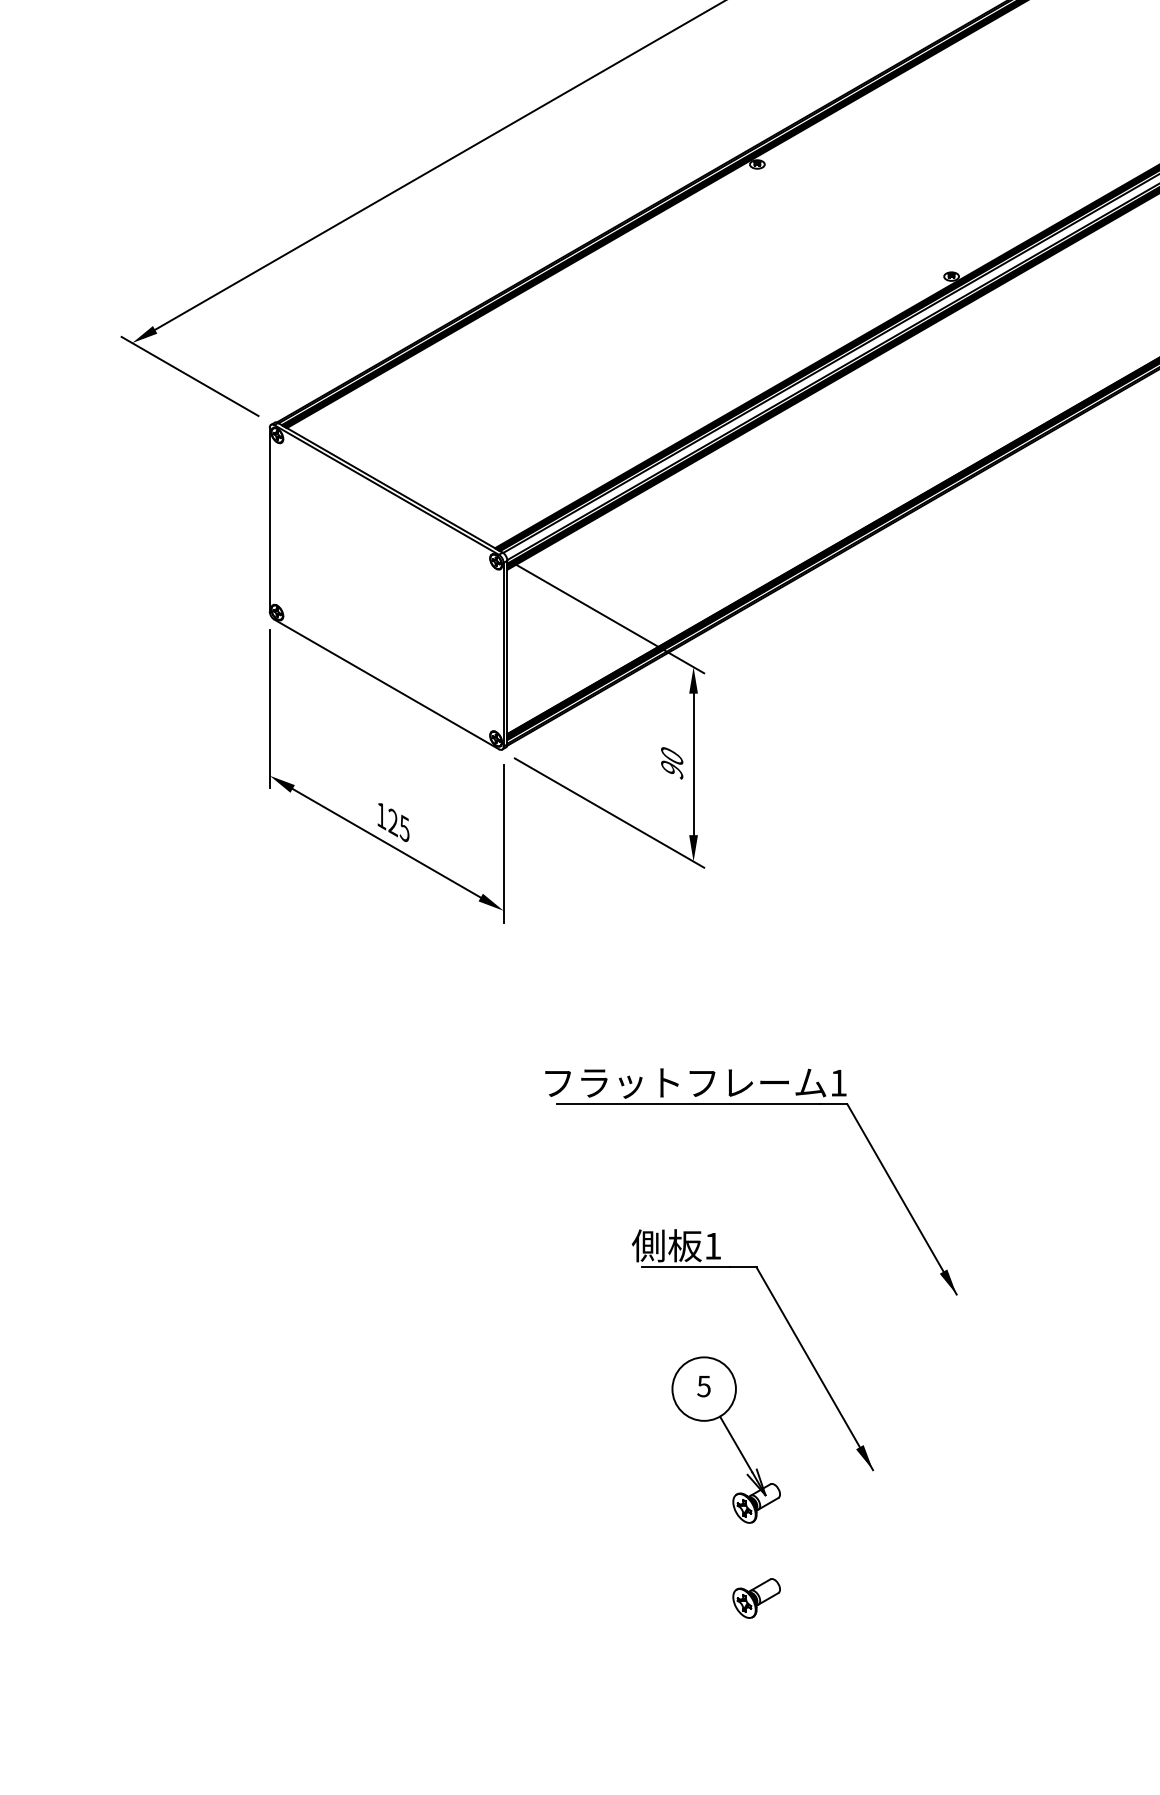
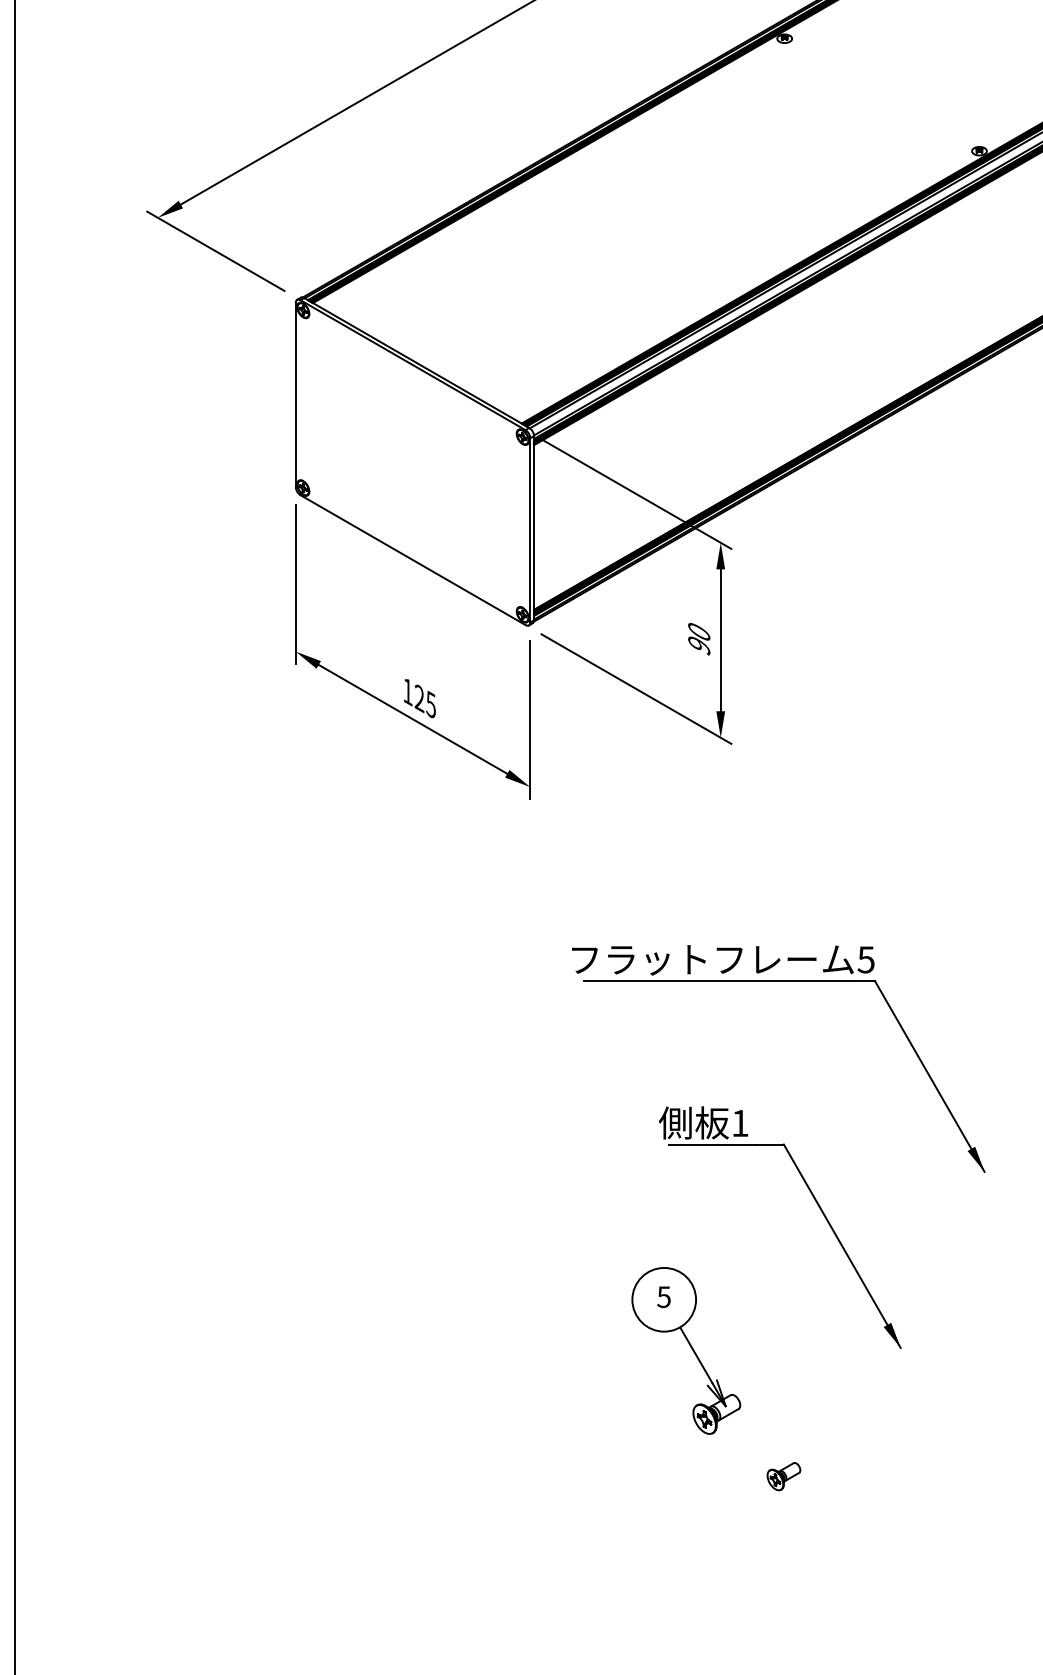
text: (838, 1082) -> (866, 959), 1 -> 5
part: (725, 1439) -> (685, 1350), moved
part: (756, 1598) -> (783, 1476), size x0.7

